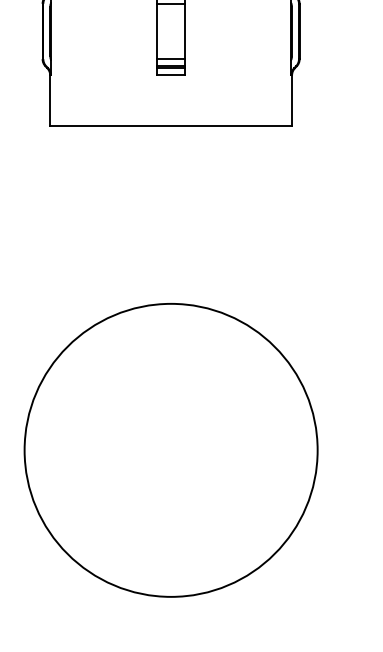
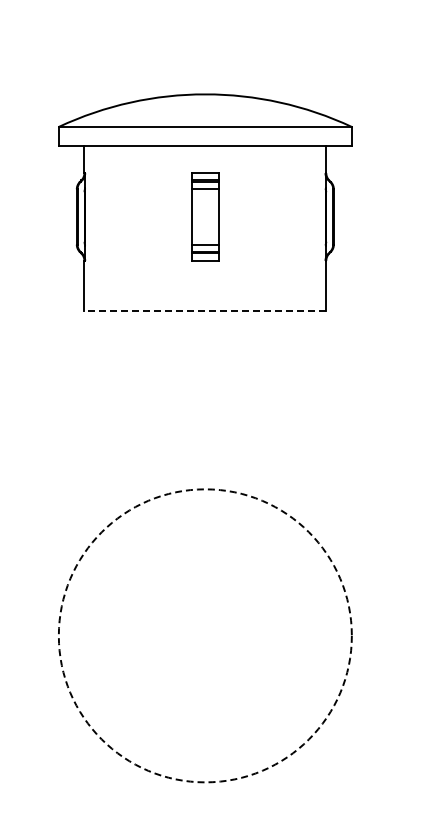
line: (171, 126) -> (205, 311), solid -> dashed
circle: (170, 450) -> (204, 635), solid -> dashed

